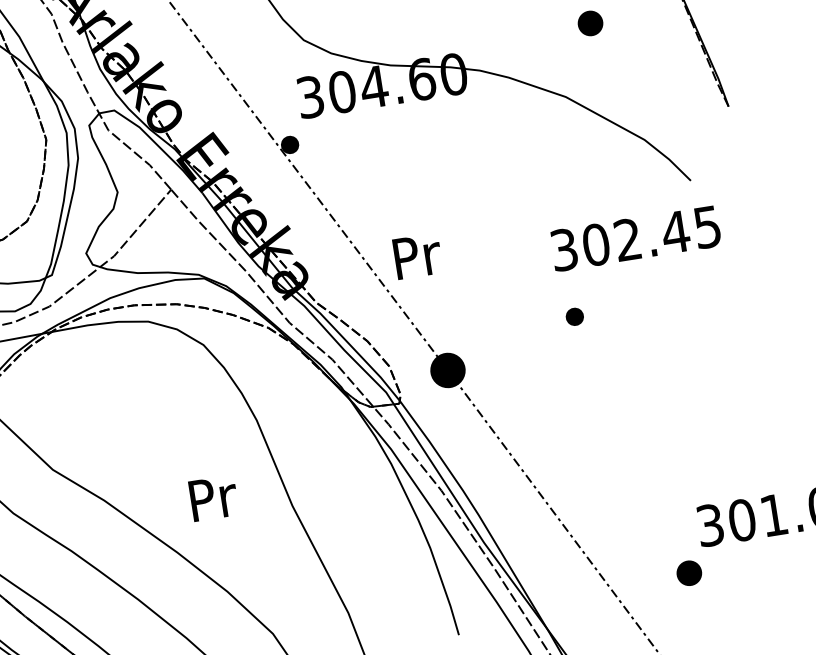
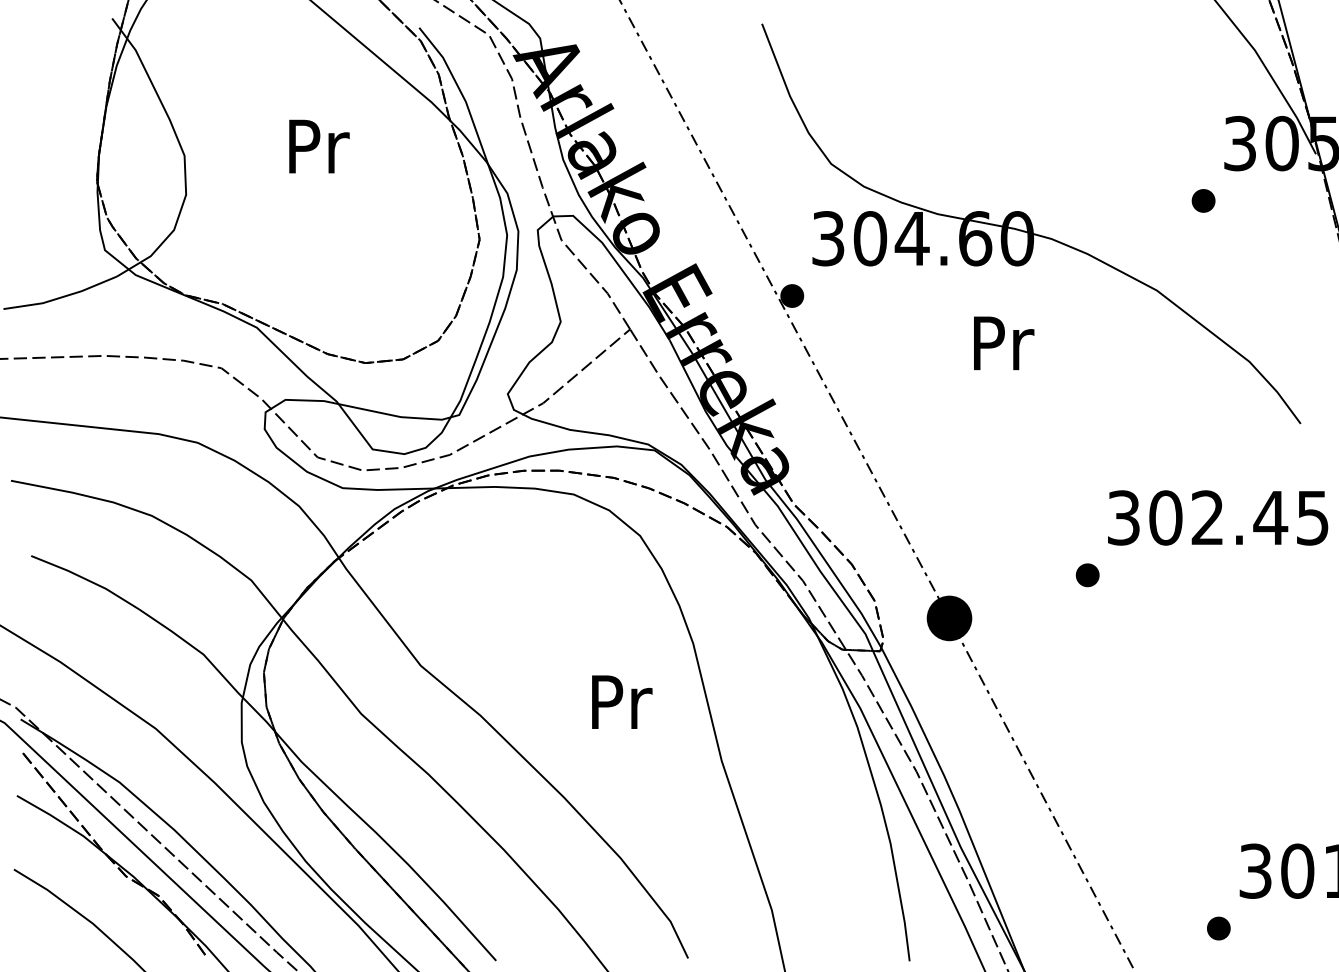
part: (590, 23) -> (1203, 200), size x0.71
text: (636, 238) -> (1218, 517), moved
text: (418, 256) -> (1004, 343), moved
part: (574, 317) -> (1087, 575), moved
text: (214, 497) -> (622, 701), moved
part: (689, 573) -> (1218, 928), size x0.71

